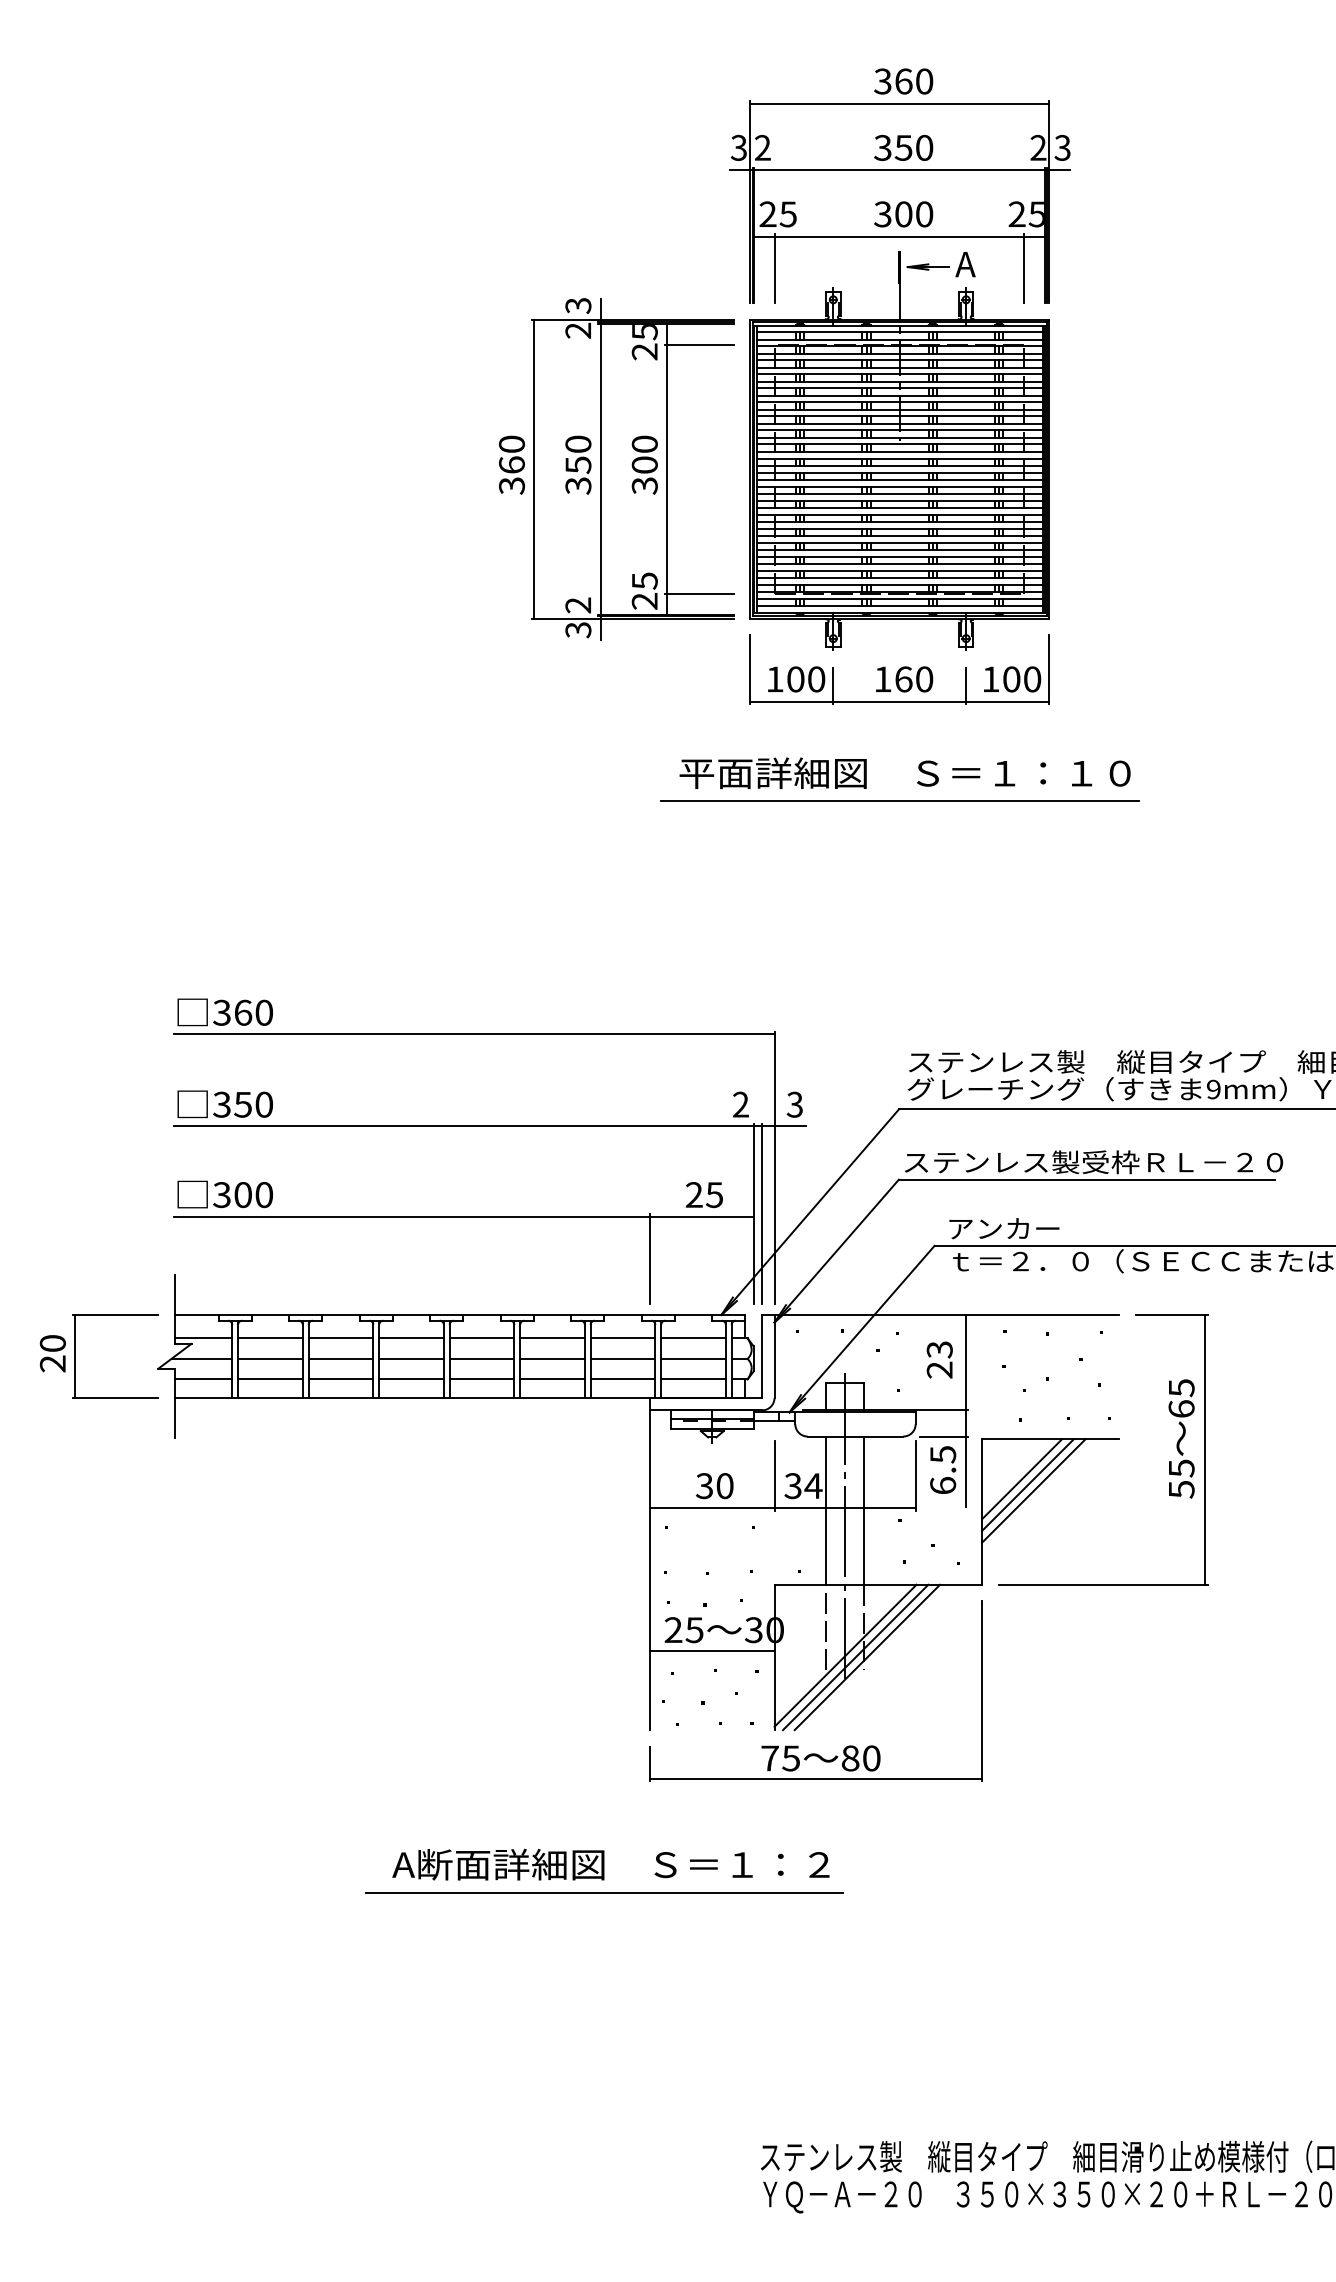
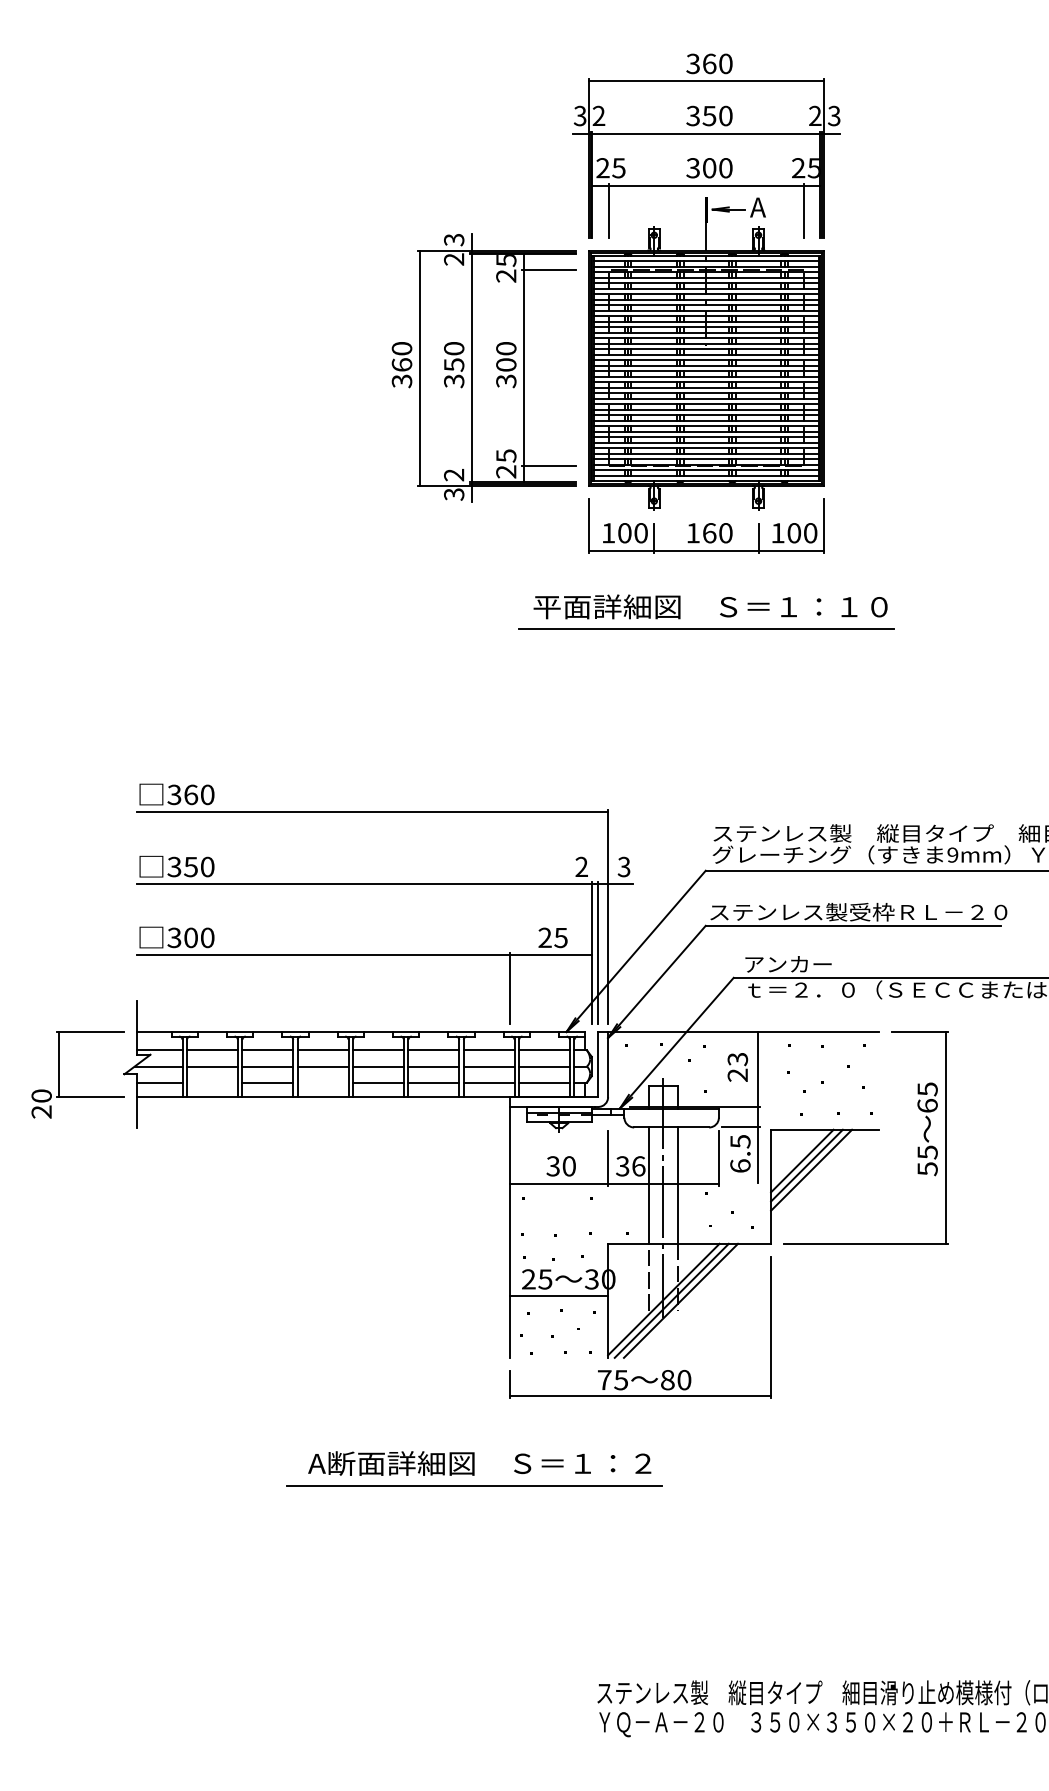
text: (52, 1353) -> (41, 1103), moved
line: (270, 1379) -> (212, 1082), removed
line: (411, 1379) -> (323, 1082), removed
text: (813, 1486) -> (638, 1166), 34 -> 36

